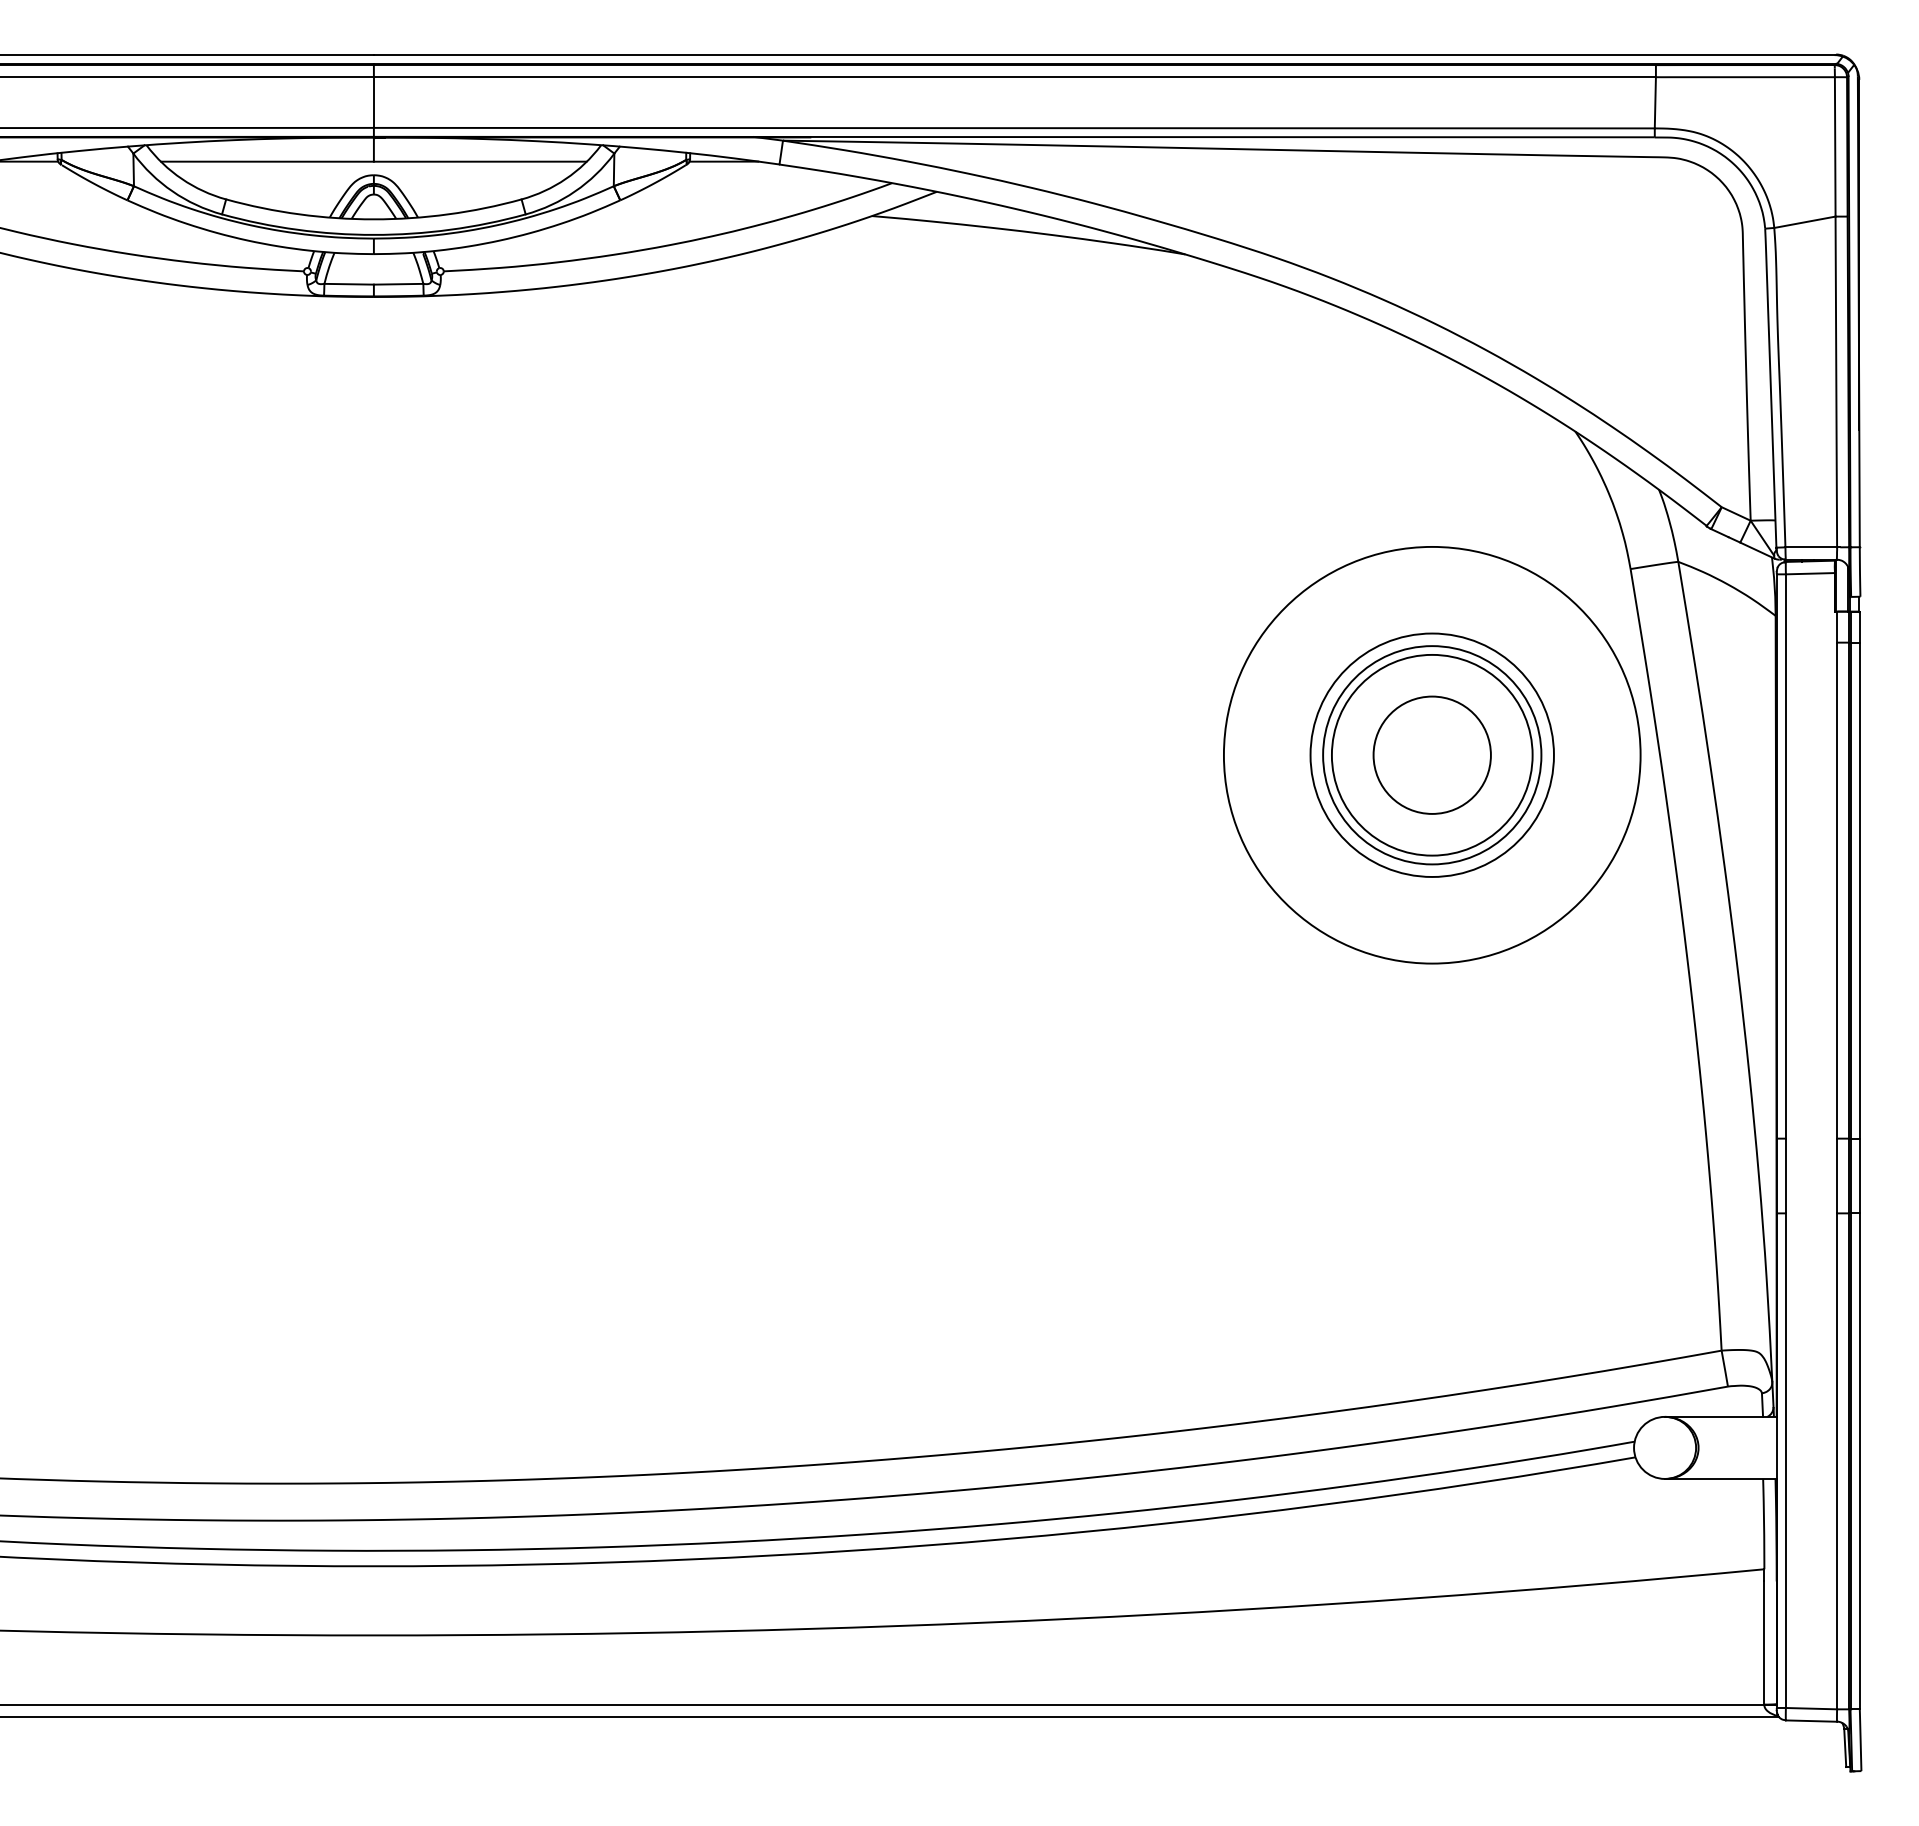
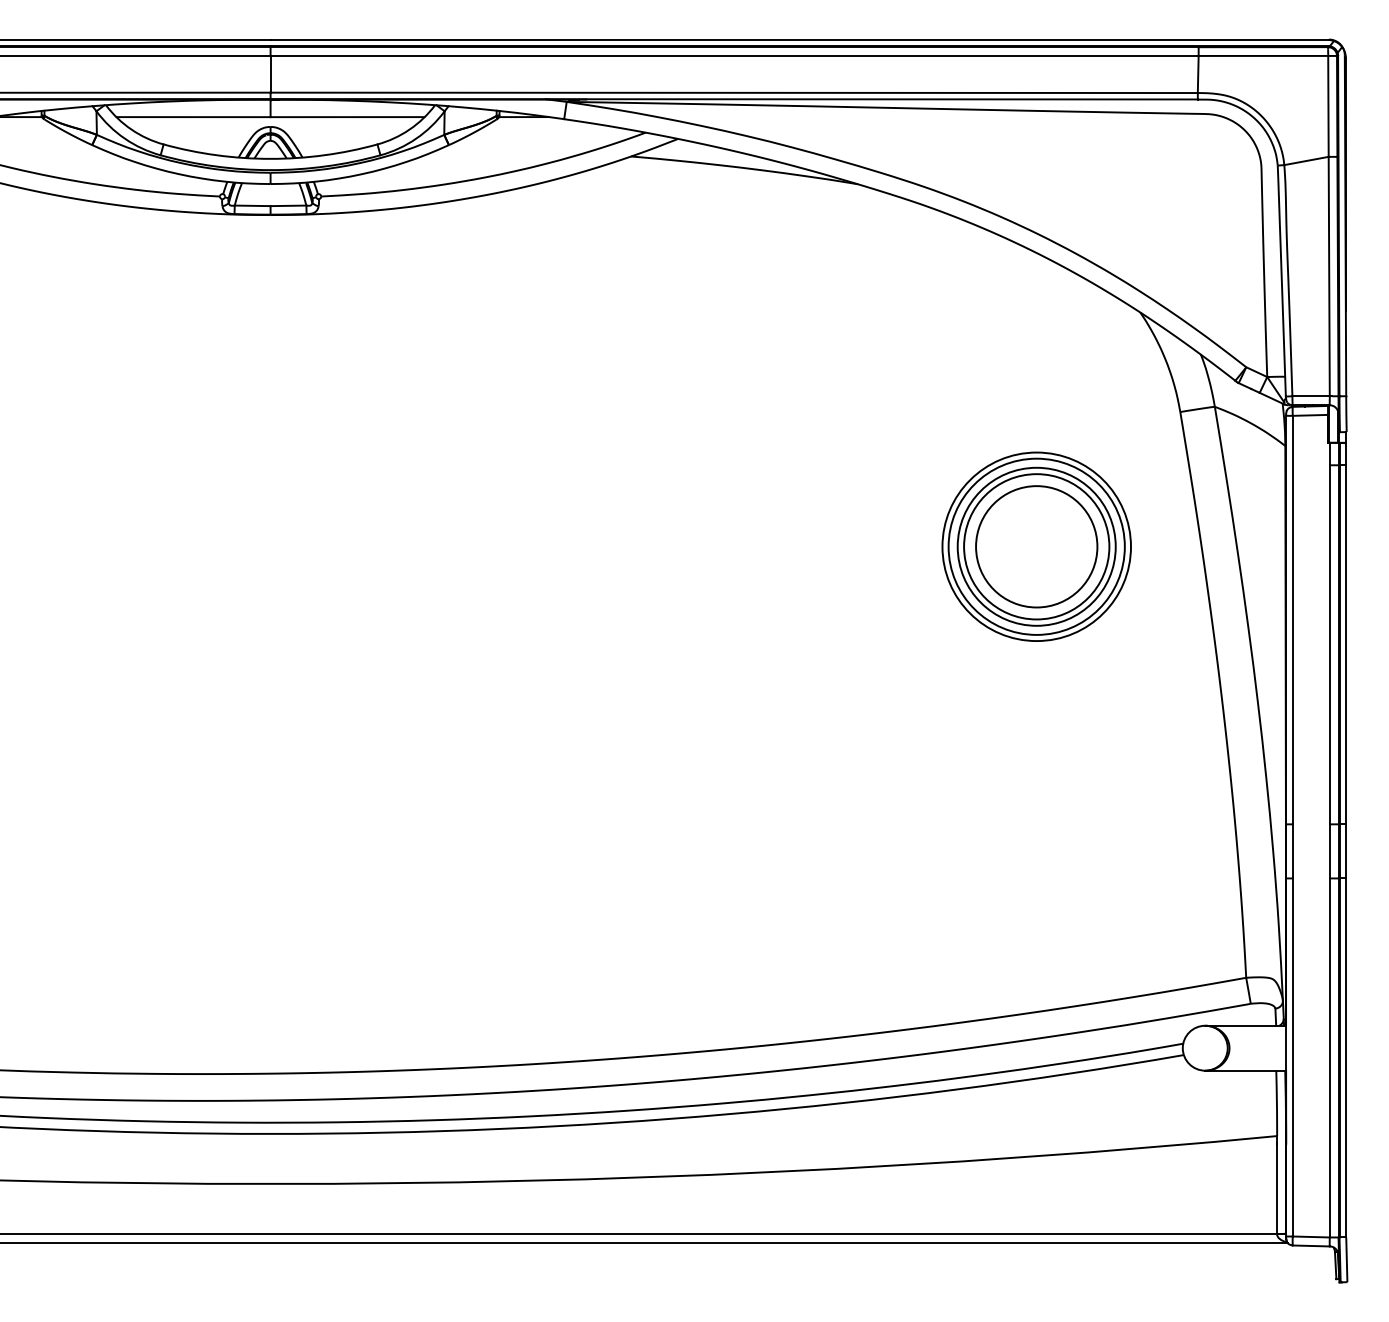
circle: (1432, 755) -> (1036, 546), size x0.62
circle: (1432, 755) -> (1036, 546), size x1.43

